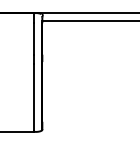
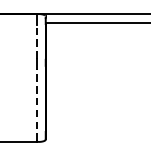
line: (34, 38) -> (37, 41), solid -> dashed
line: (34, 97) -> (37, 104), solid -> dashed

